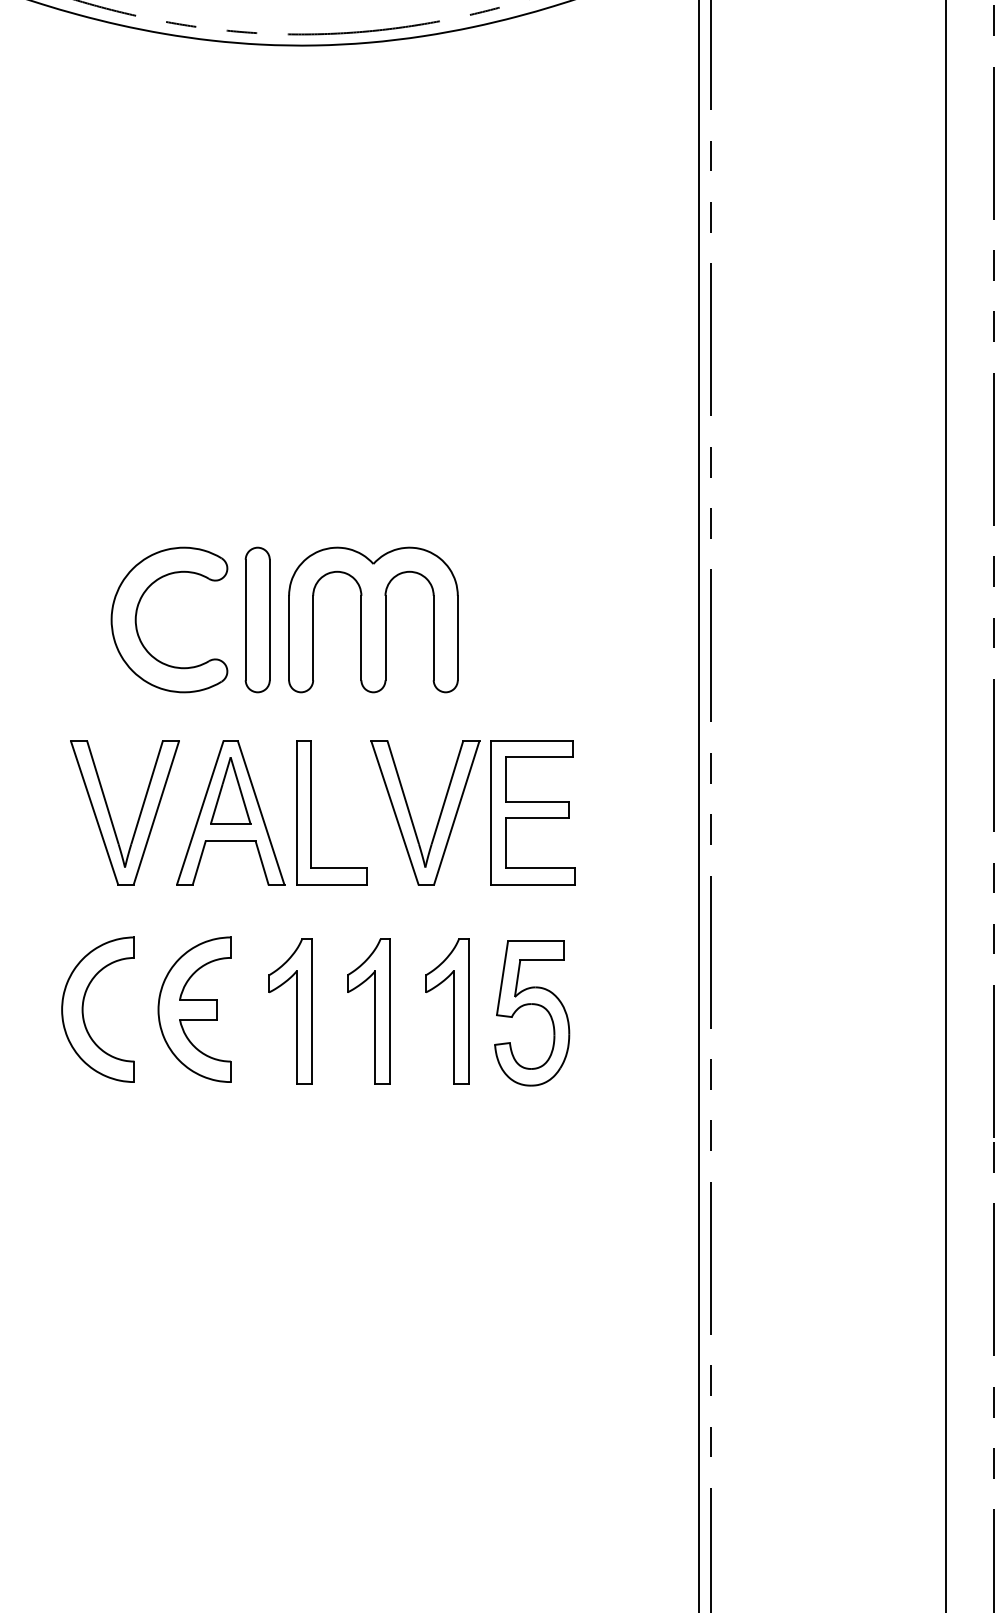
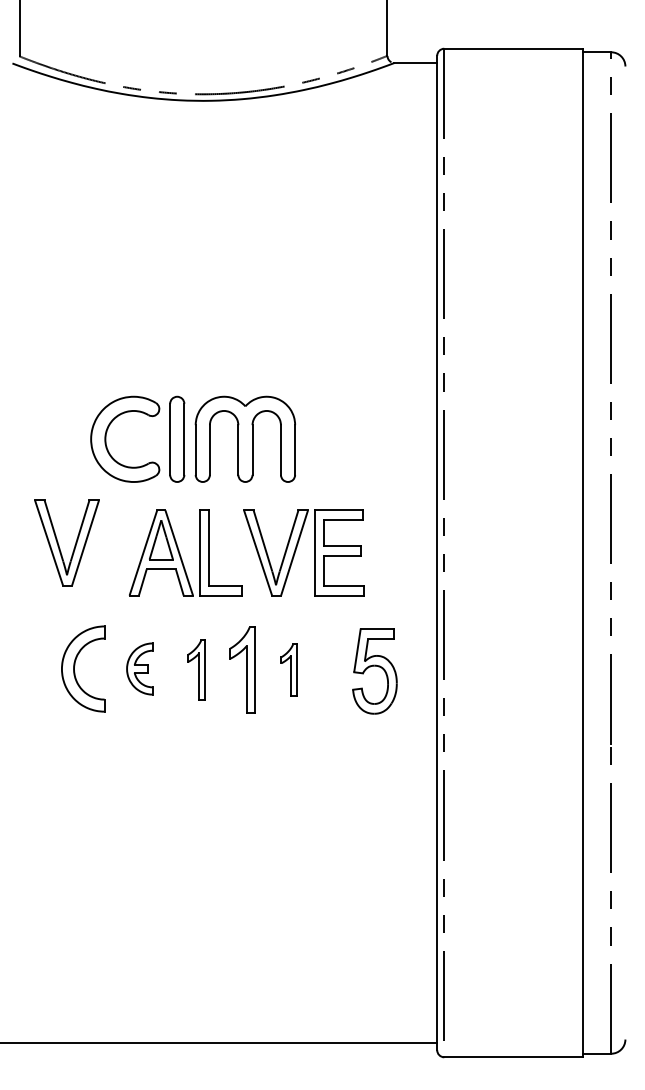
part: (112, 817) -> (59, 545), moved
part: (193, 1008) -> (139, 668), size x0.6
part: (290, 1010) -> (196, 669), size x0.7
part: (446, 1010) -> (288, 669), size x0.6
part: (531, 1013) -> (374, 671), moved

